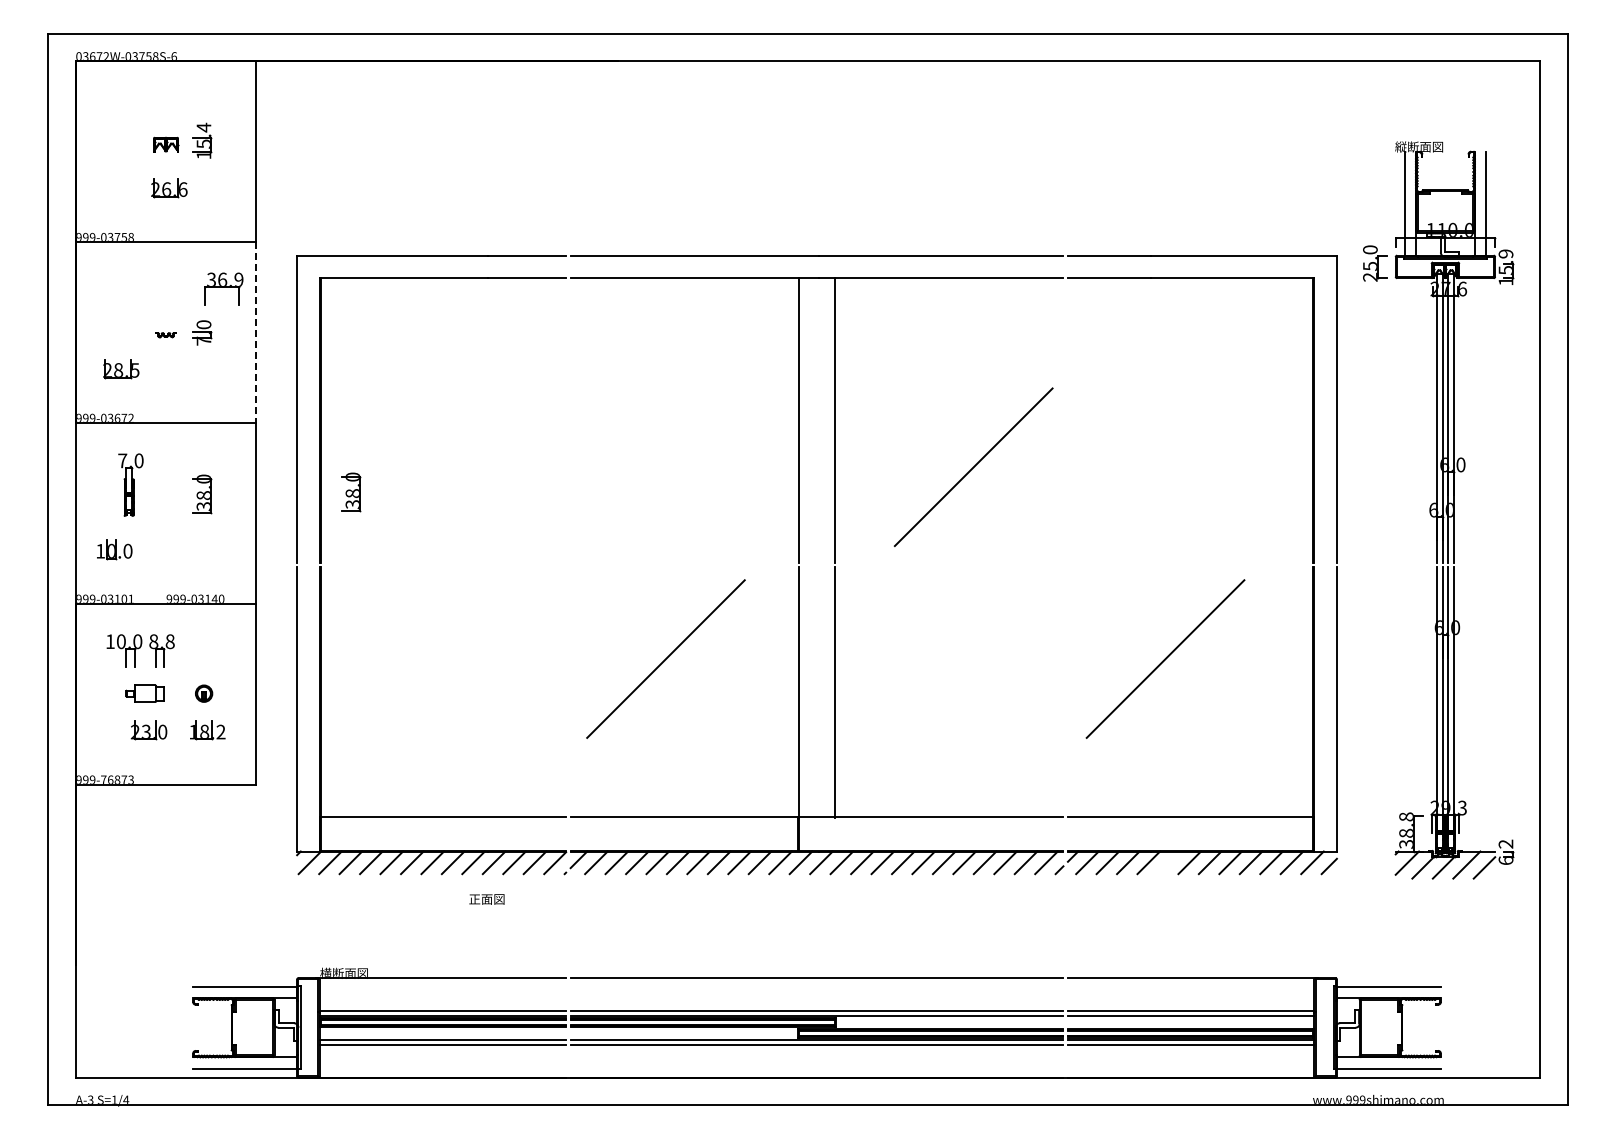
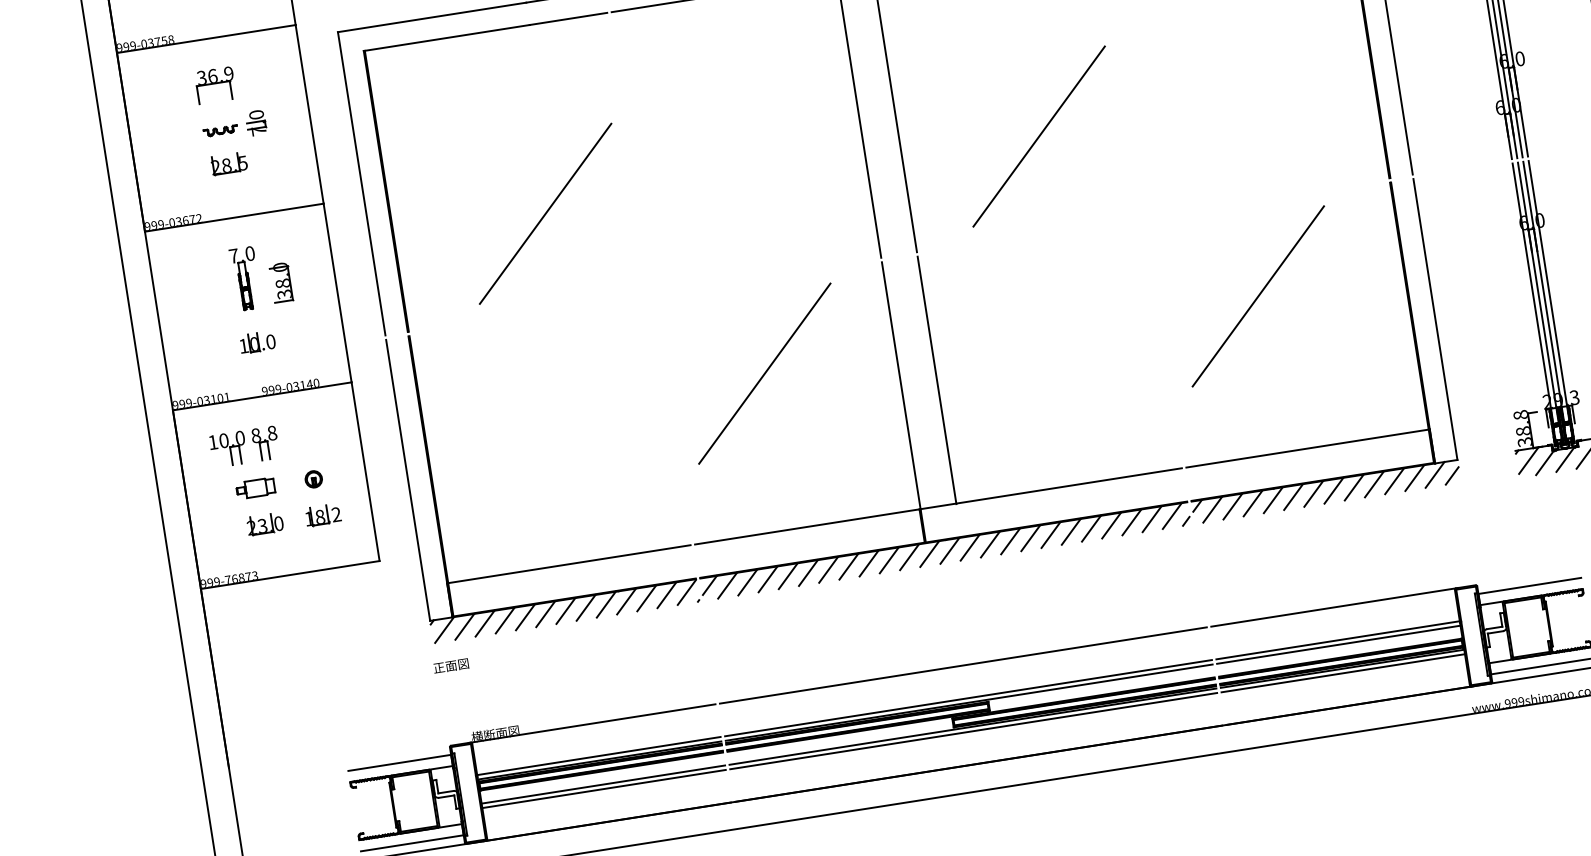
part: (223, 288) -> (214, 84), moved
line: (256, 332) -> (309, 114), dashed -> solid
part: (165, 334) -> (220, 130), size x1.67
part: (121, 369) -> (229, 164), moved
line: (474, 467) -> (545, 214), added
part: (130, 484) -> (245, 278), moved
part: (351, 492) -> (428, 257), removed
part: (114, 549) -> (257, 342), moved
line: (1169, 862) -> (1293, 496), added
text: (486, 899) -> (450, 666), moved

